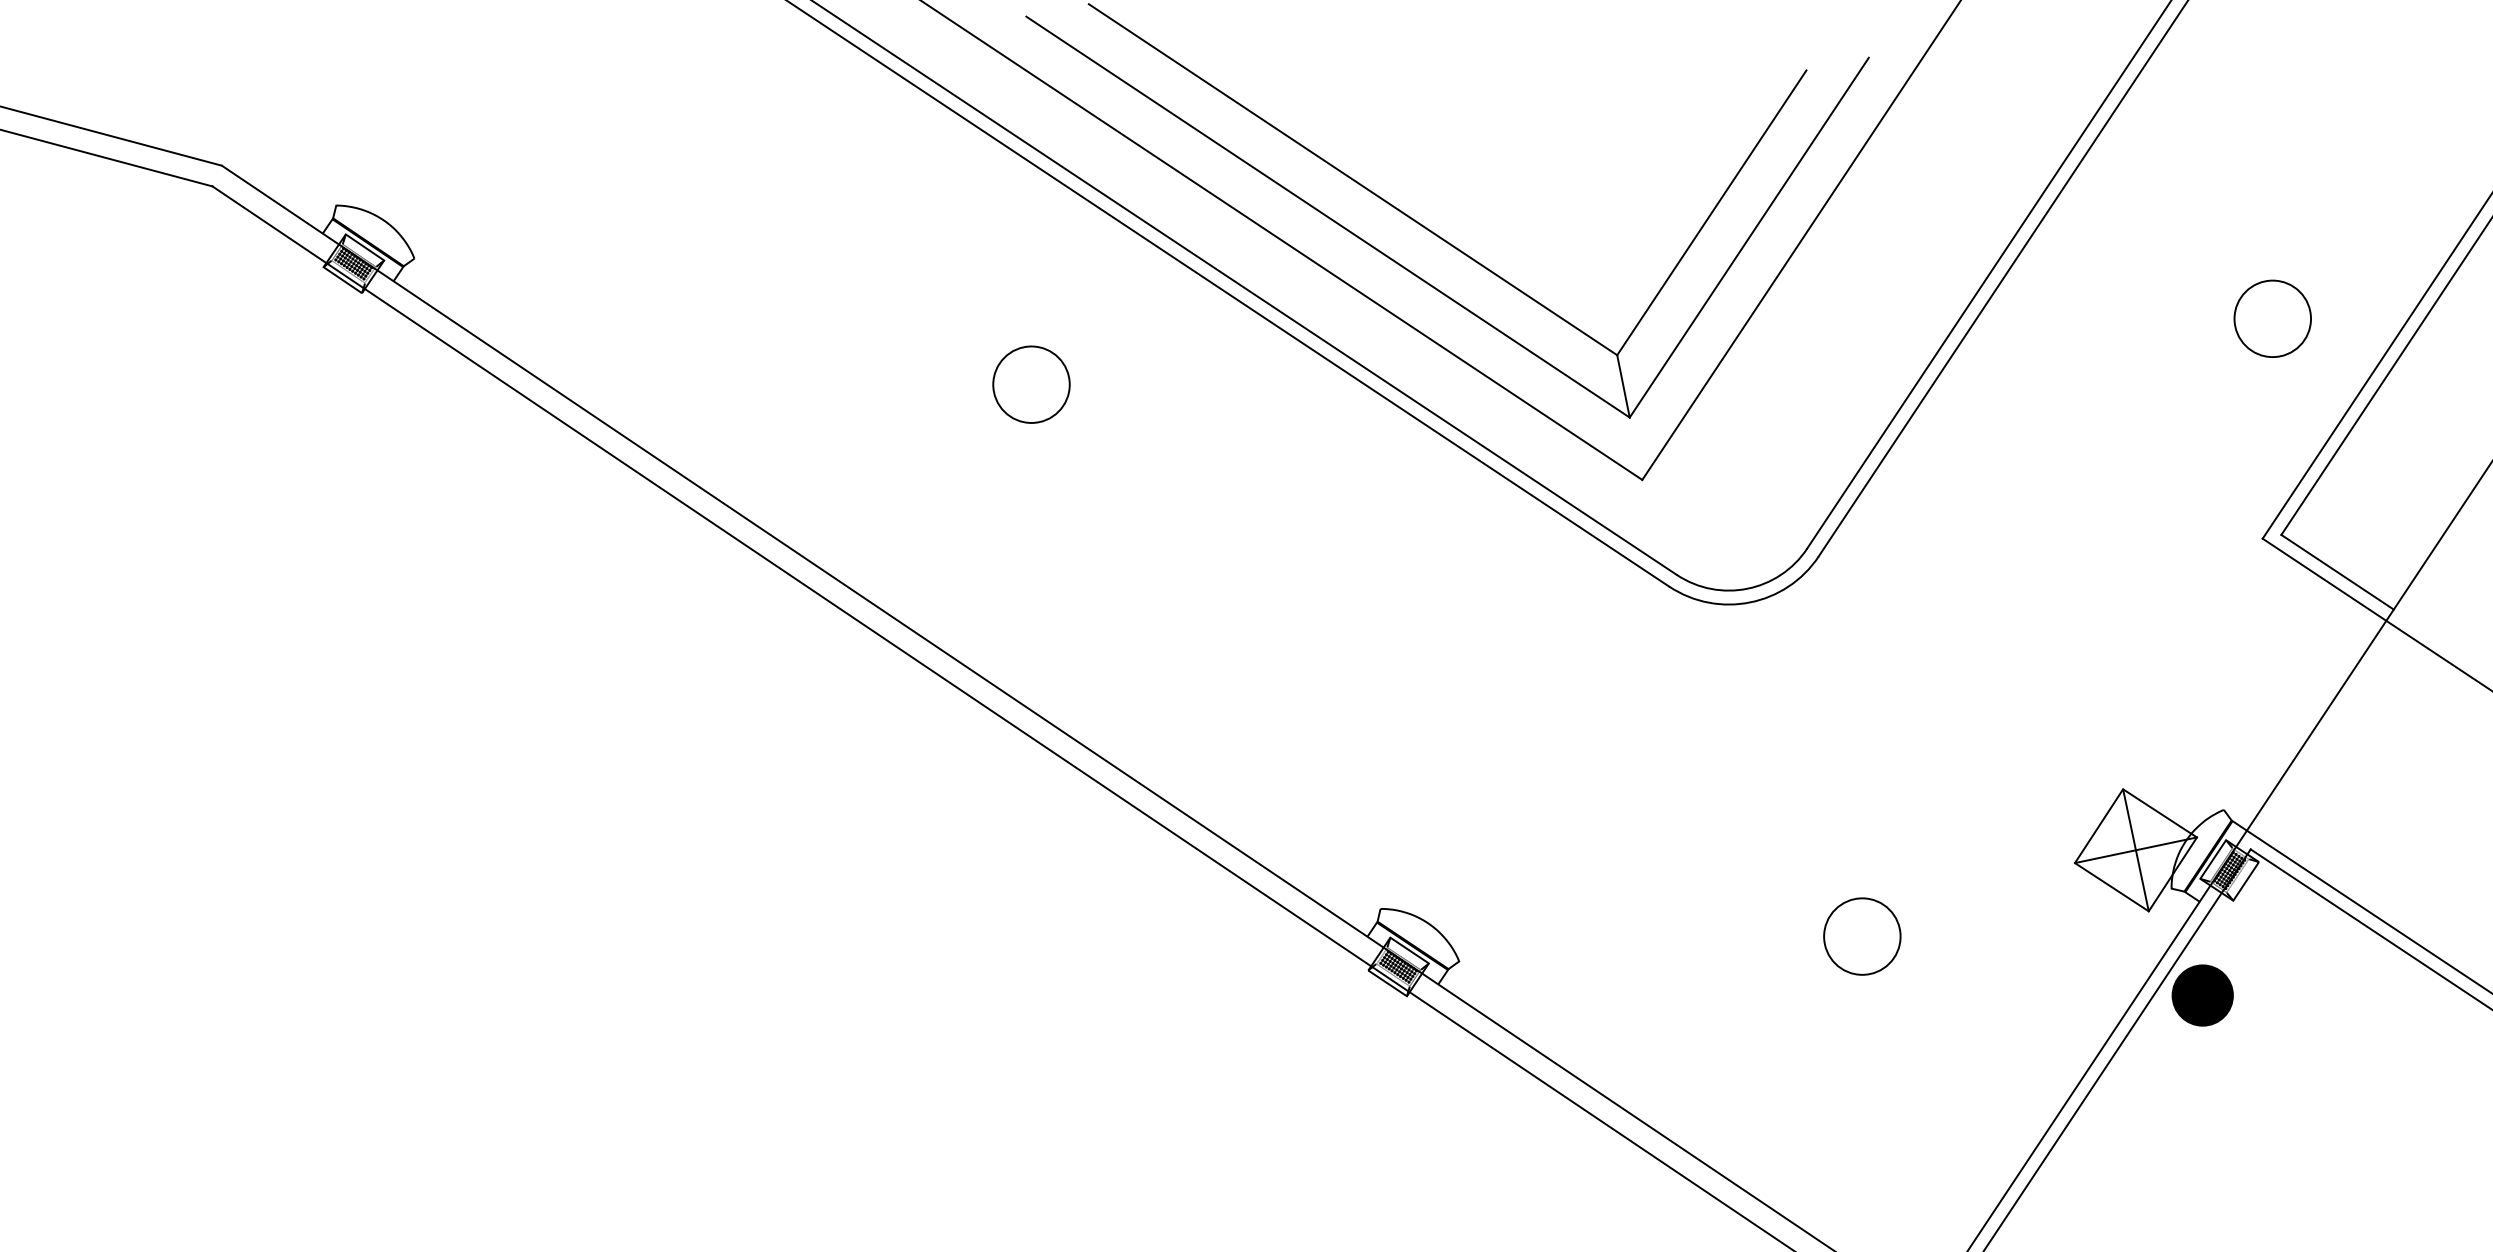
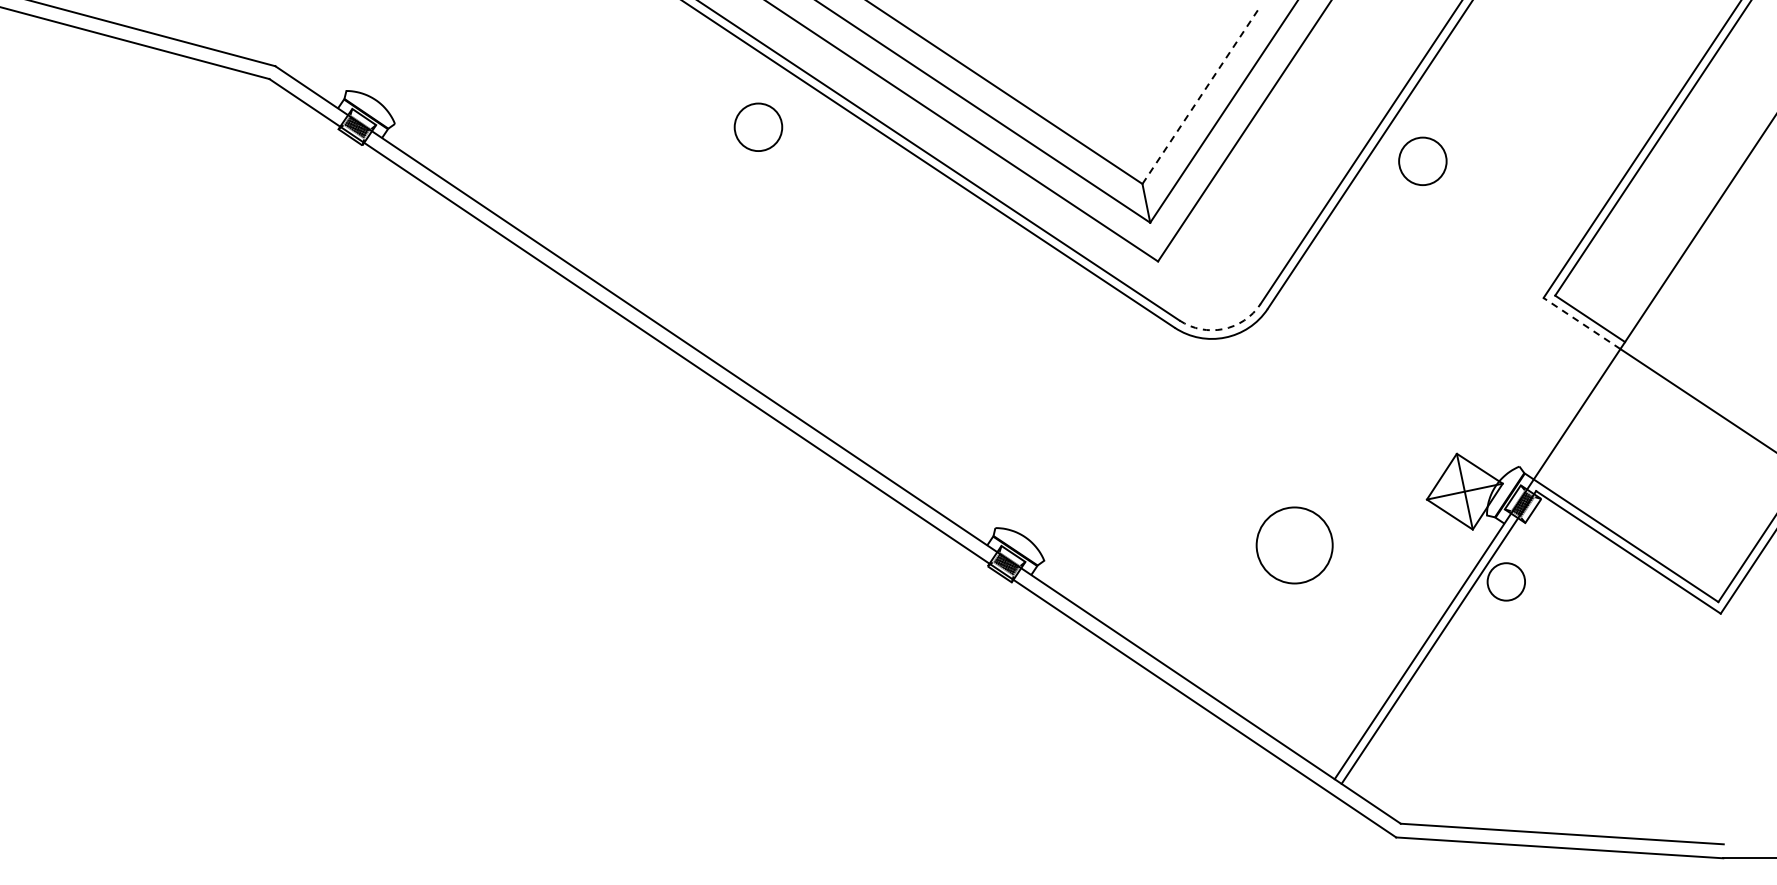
line: (1712, 212) -> (1201, 95), solid -> dashed
circle: (2272, 317) -> (1422, 160), moved
circle: (1031, 383) -> (758, 126), moved
line: (2323, 579) -> (1581, 323), solid -> dashed
arc: (1747, 589) -> (1223, 329), solid -> dashed
circle: (1861, 935) -> (1294, 544), size x1.6
fill: (2202, 994) -> (1506, 581), removed

